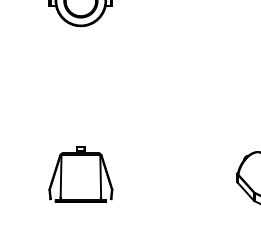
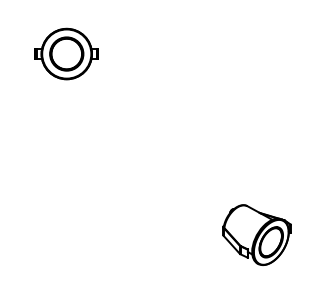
part: (80, 174) -> (66, 227), removed

